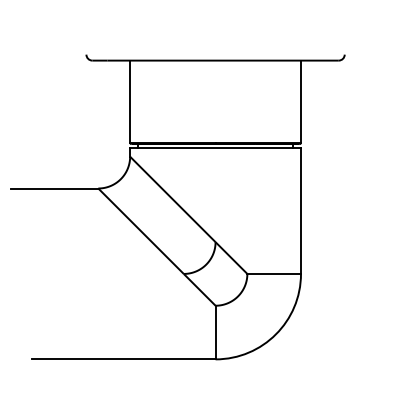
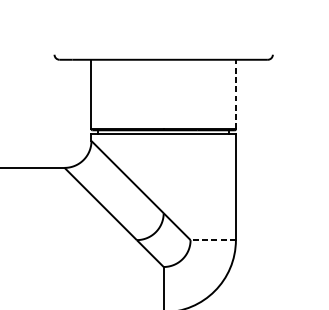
line: (301, 101) -> (236, 94), solid -> dashed
line: (274, 273) -> (213, 239), solid -> dashed

